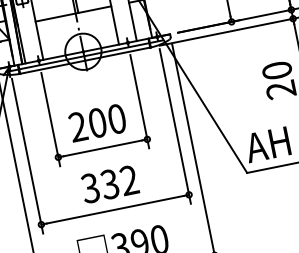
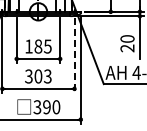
text: (97, 122) -> (38, 46), 200 -> 185
line: (175, 126) -> (74, 55), solid -> dashed
text: (118, 182) -> (42, 76), 332 -> 303

